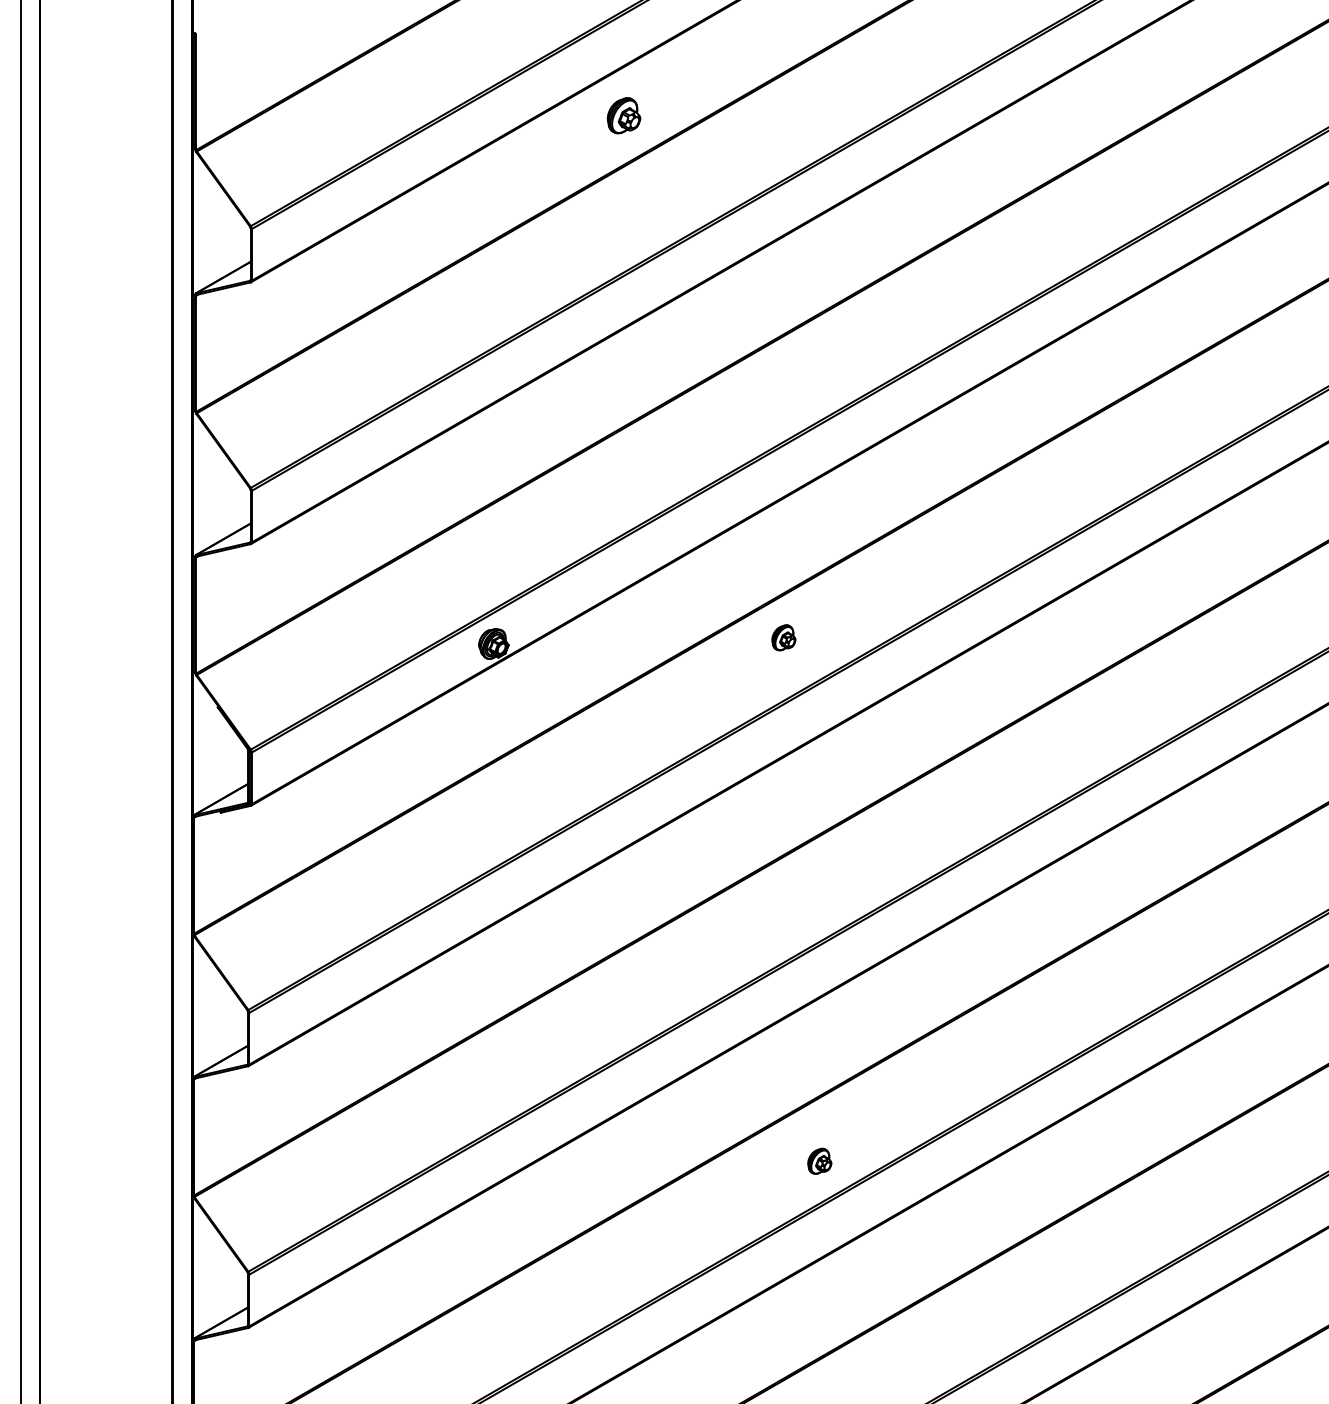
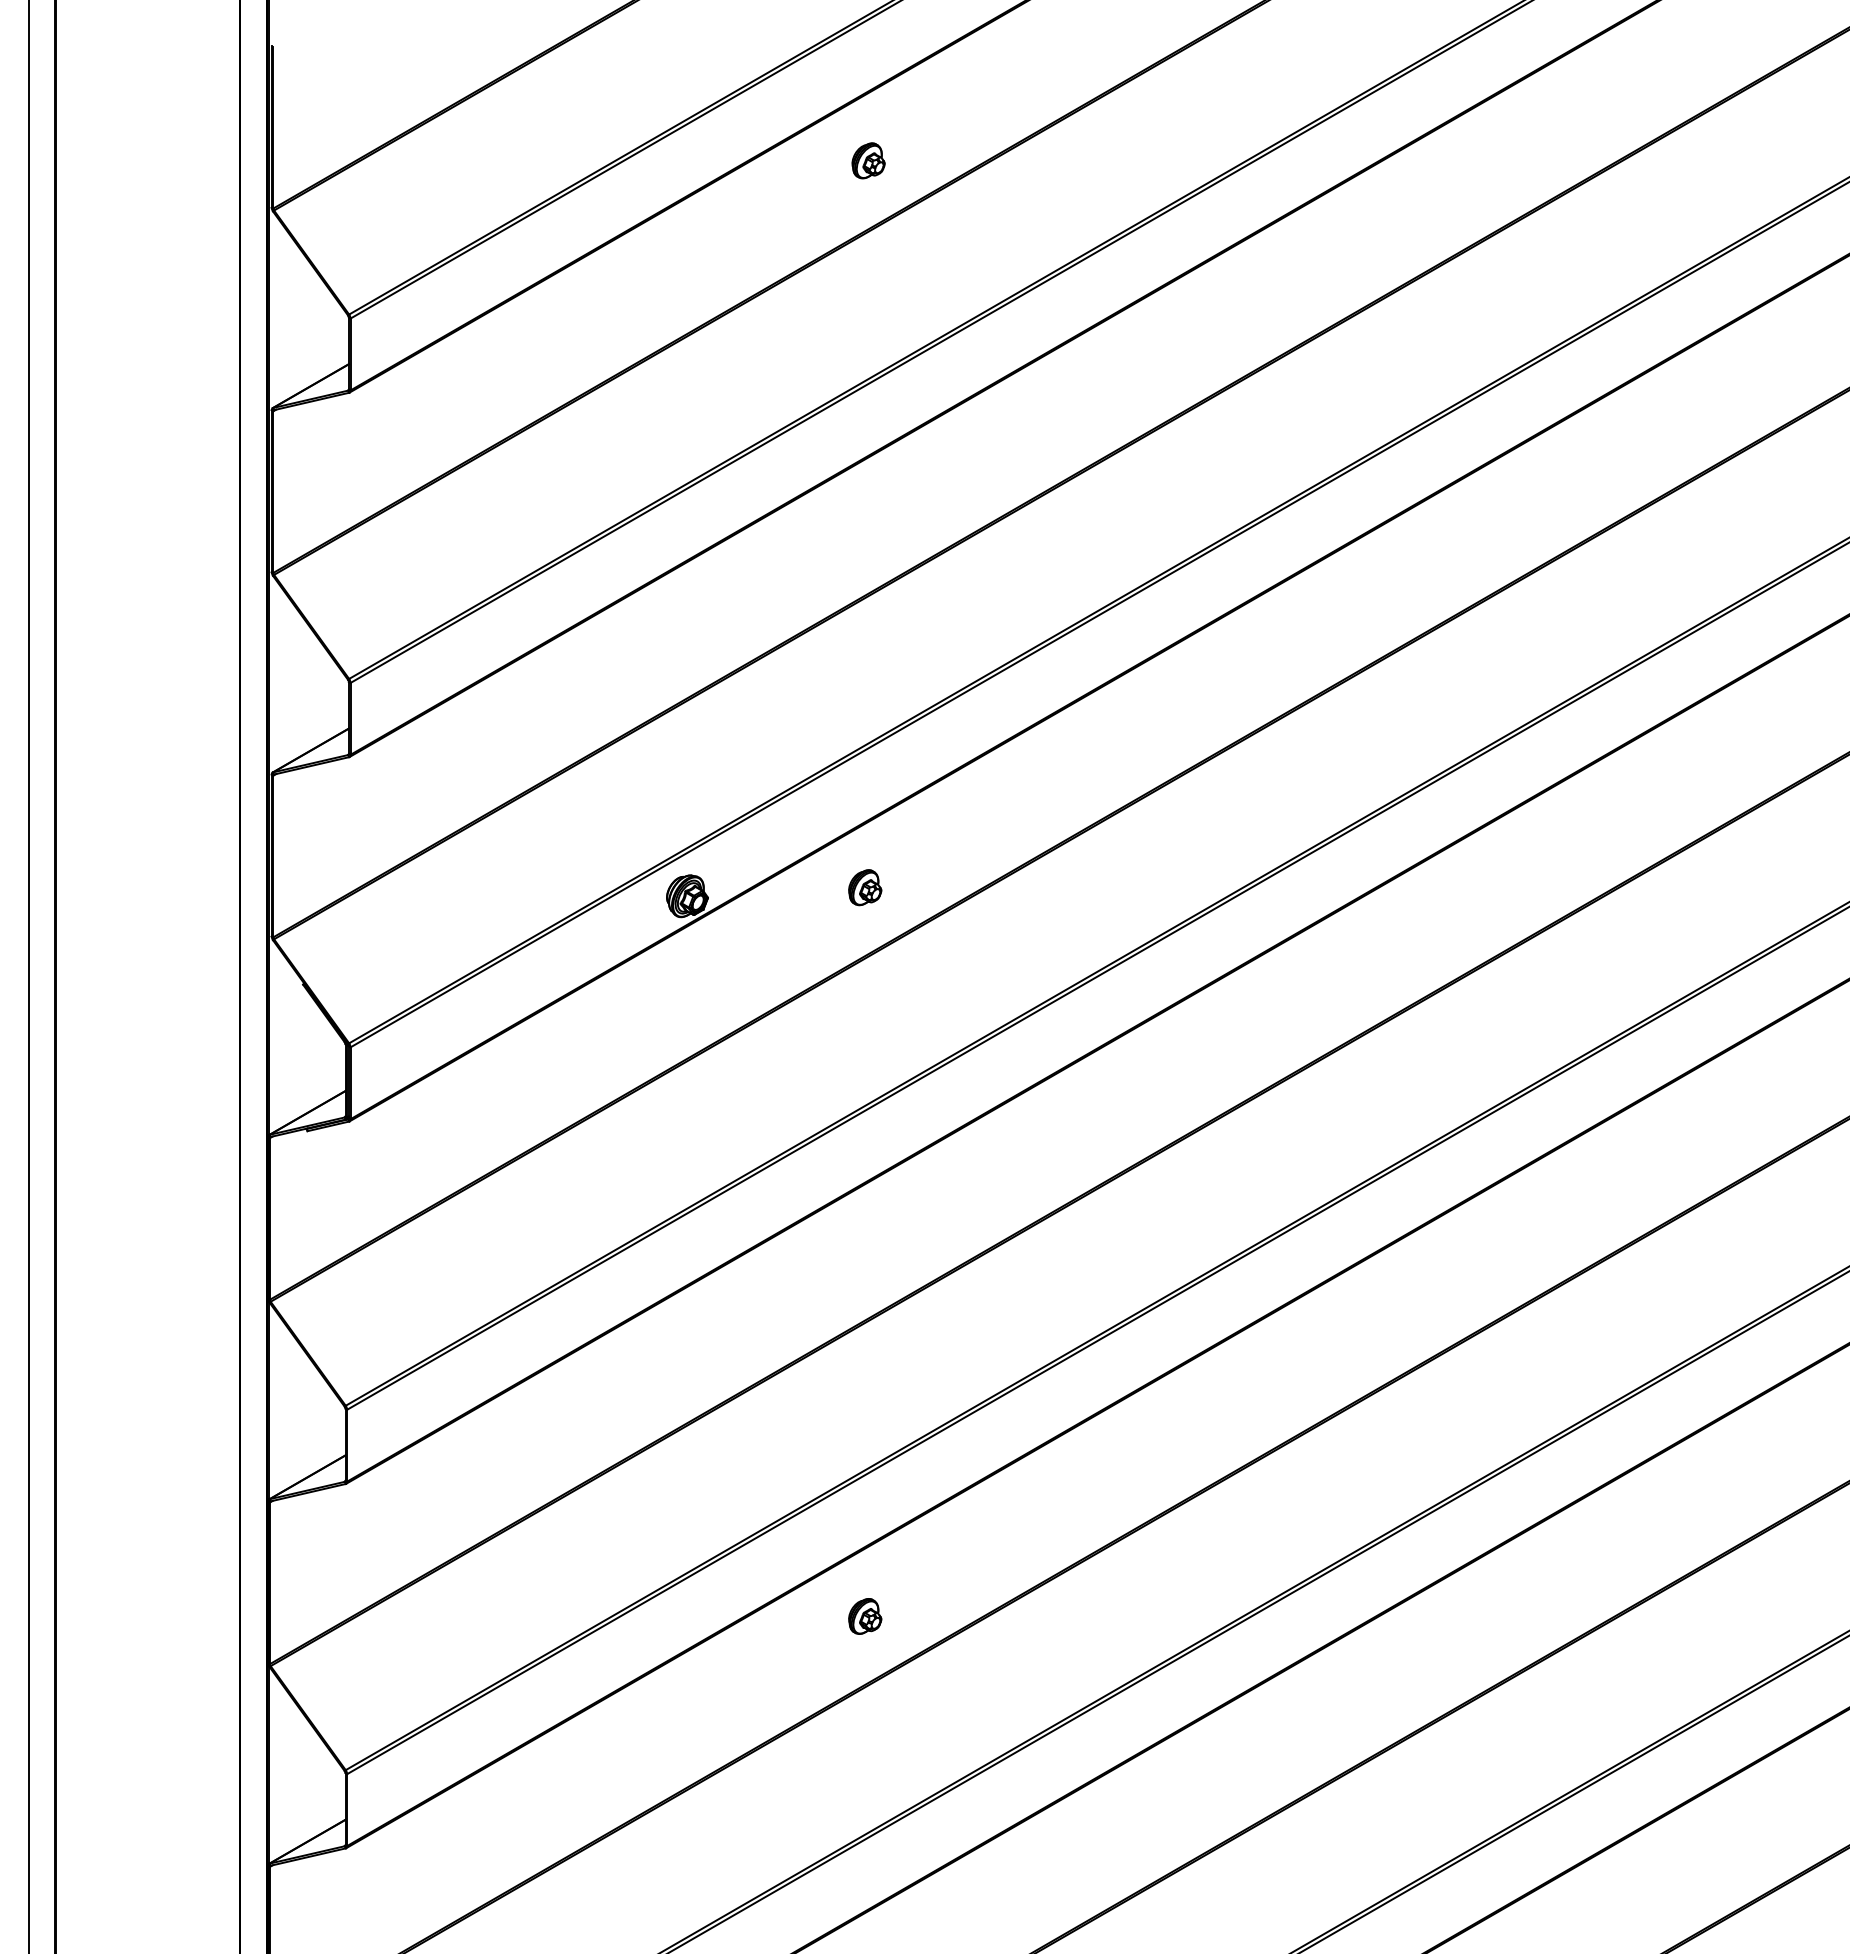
part: (623, 115) -> (868, 160), size x0.71
part: (784, 637) -> (865, 887), moved
part: (820, 1161) -> (865, 1616), moved

